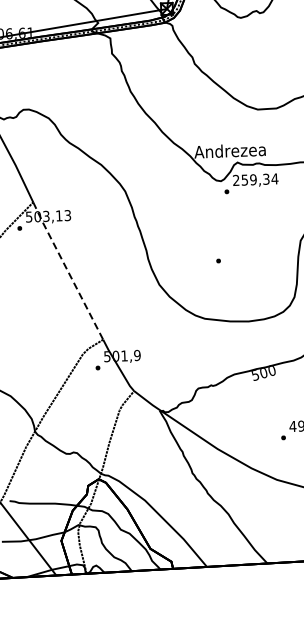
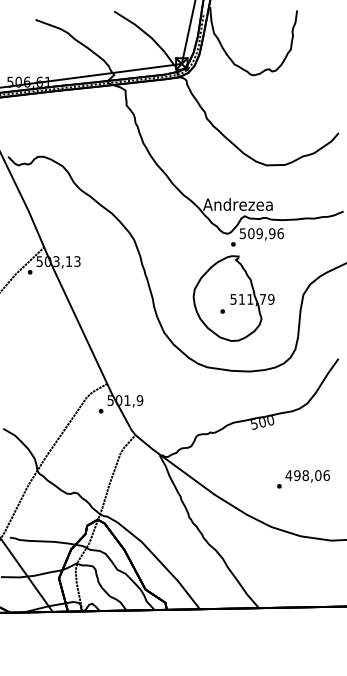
text: (255, 179) -> (261, 233), 259,34 -> 509,96
part: (229, 247) -> (233, 298), added
line: (67, 270) -> (75, 315), dashed -> solid

